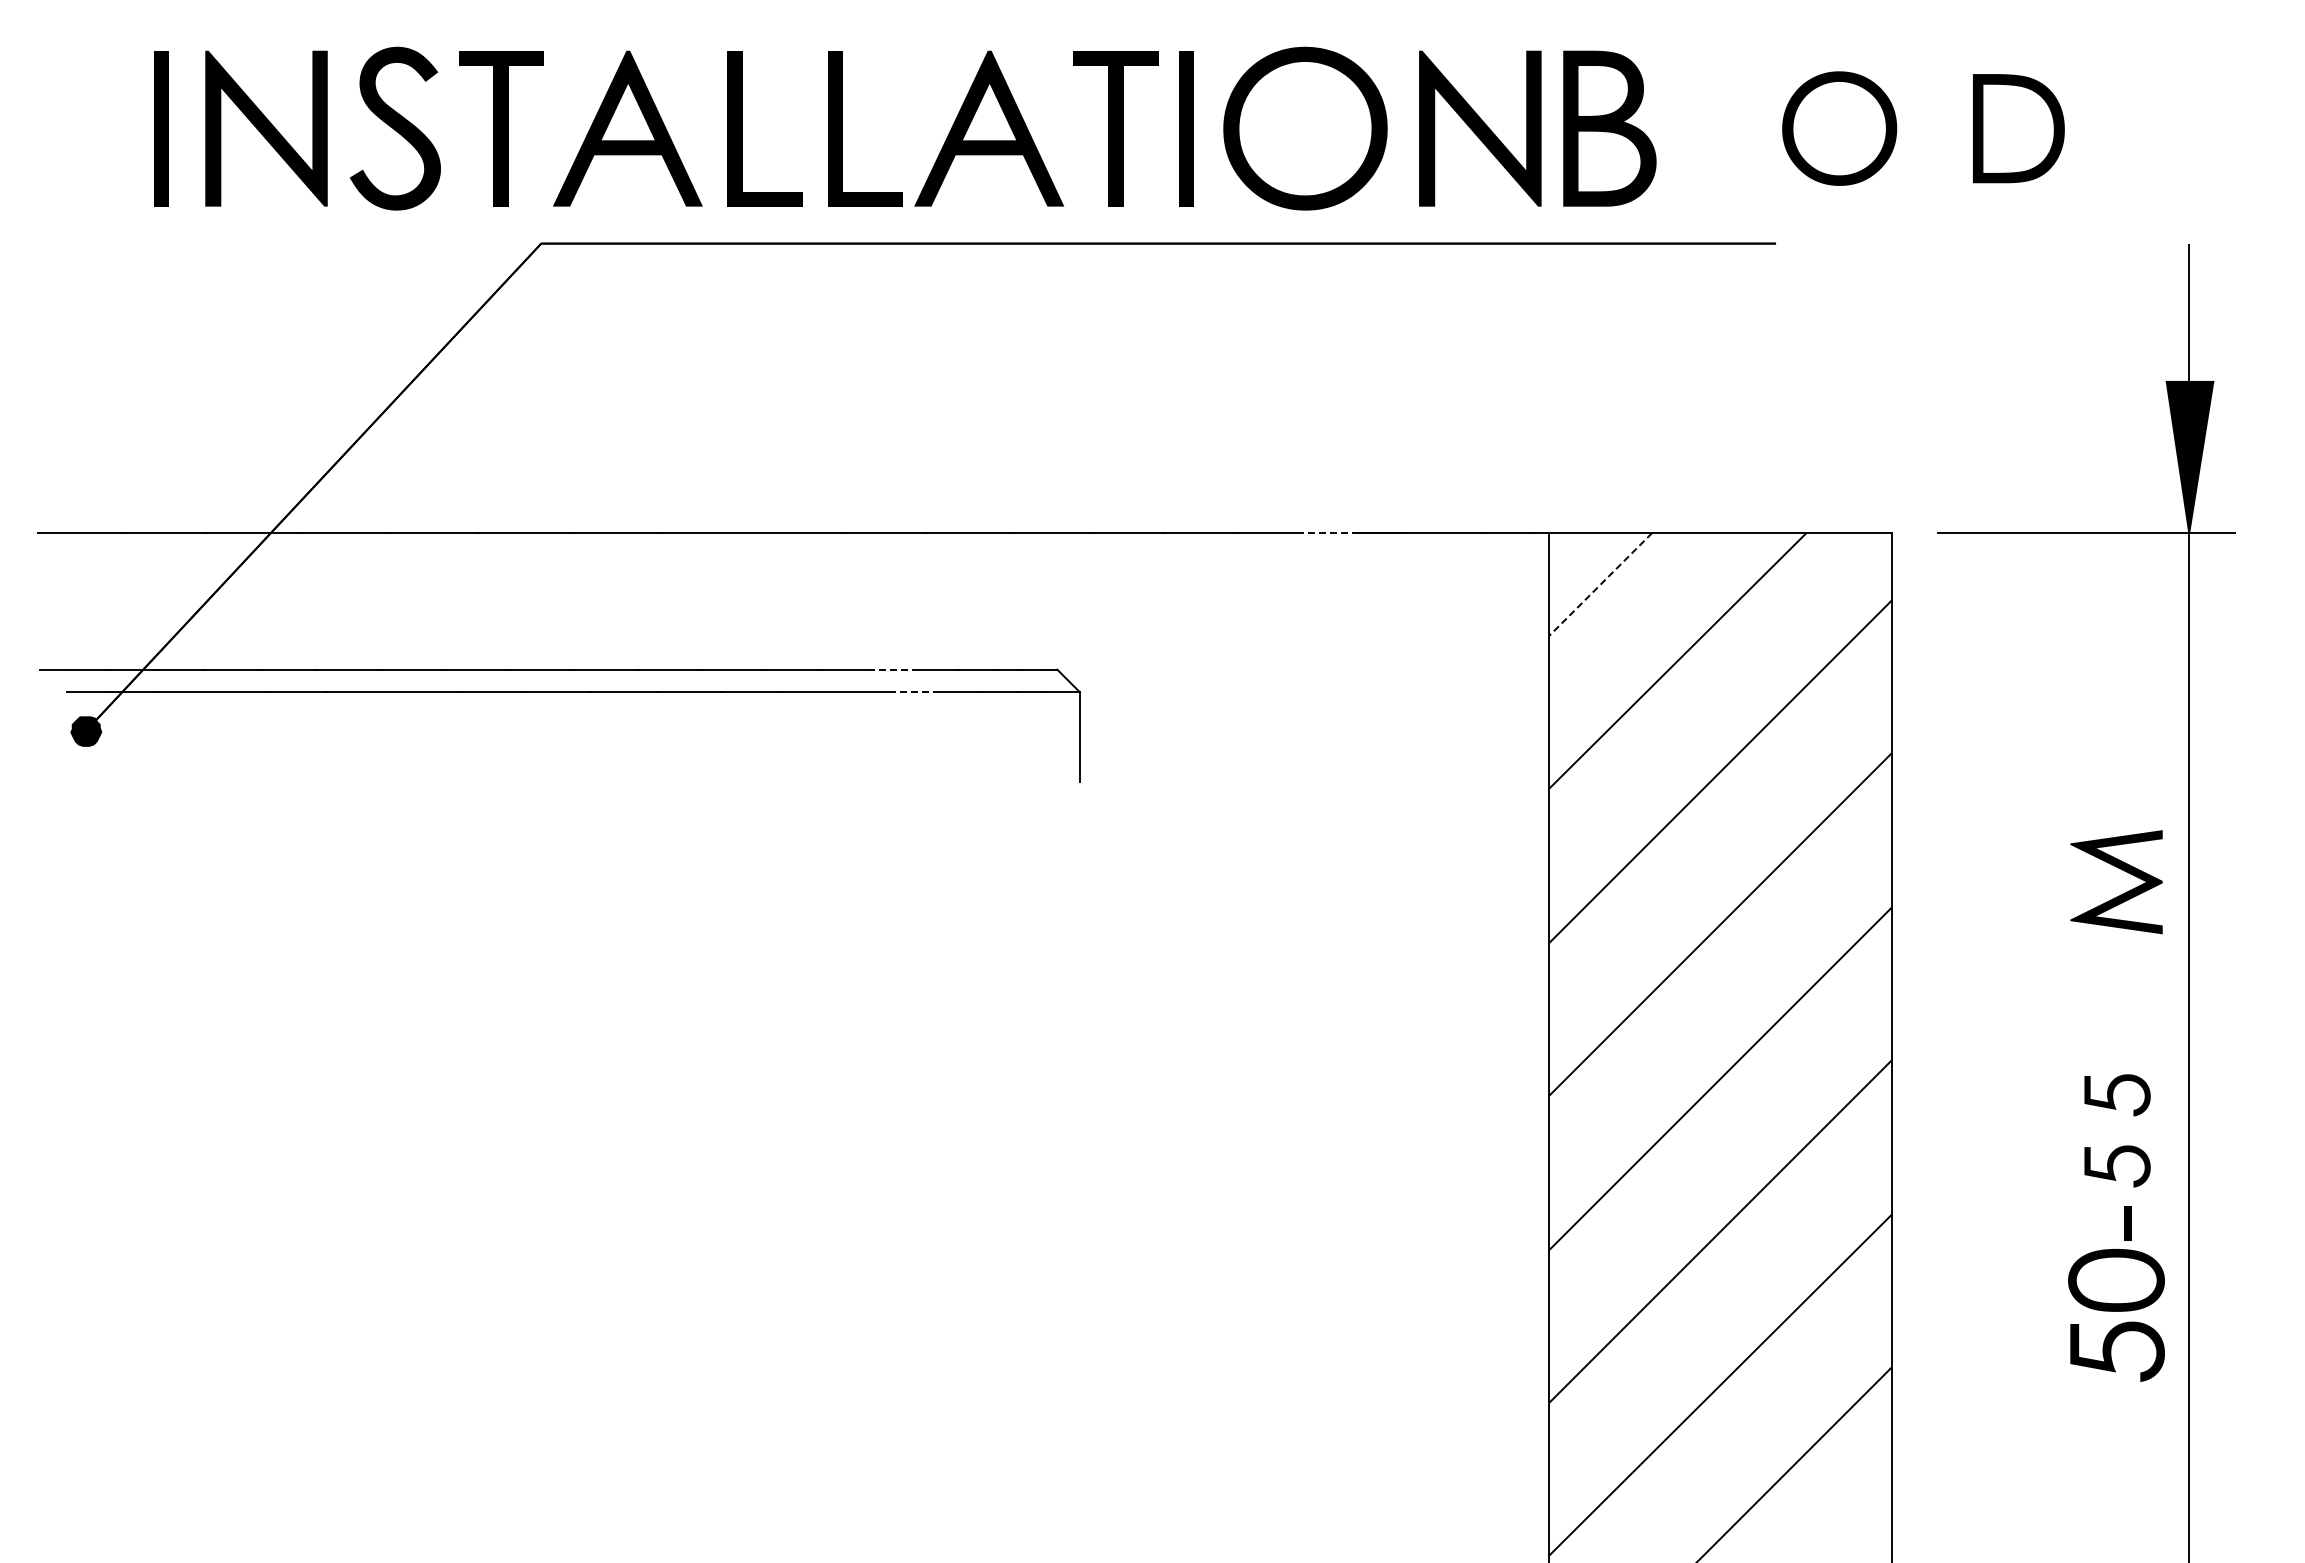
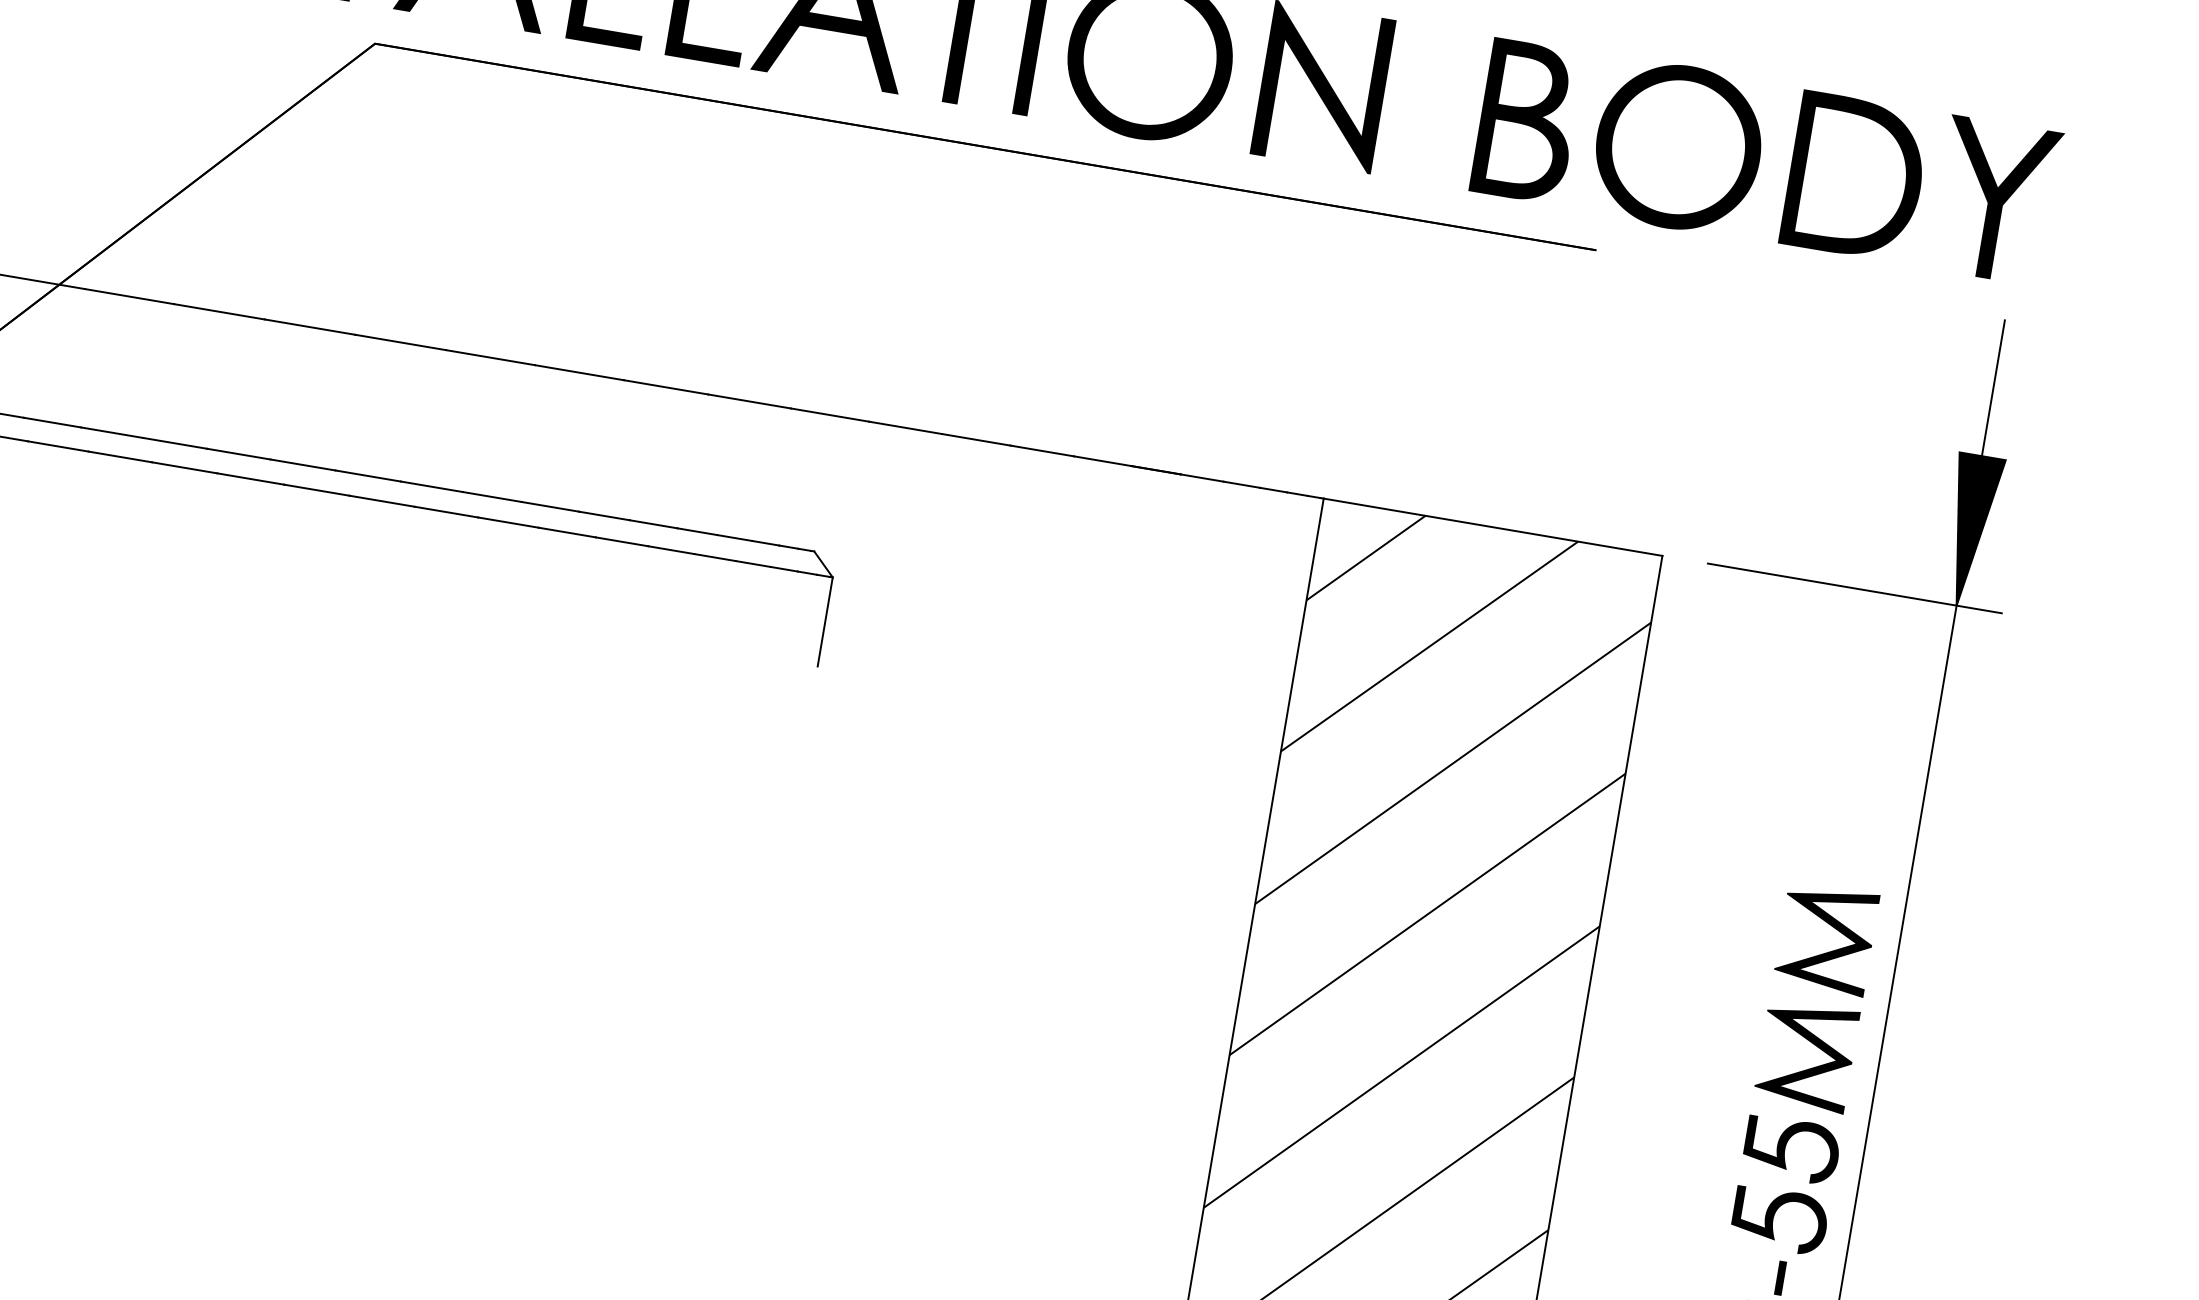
part: (1609, 128) -> (1527, 121), moved
part: (1839, 128) -> (1678, 147), size x1.43
part: (2018, 128) -> (1855, 177), size x1.43
part: (2160, 128) -> (1995, 200), added
line: (1325, 533) -> (1102, 461), dashed -> solid
line: (1600, 584) -> (1365, 558), dashed -> solid
line: (894, 669) -> (653, 524), dashed -> solid
line: (916, 692) -> (671, 550), dashed -> solid
part: (2121, 988) -> (1813, 1044), added
part: (2117, 1095) -> (1791, 1149), size x1.43
part: (2117, 1166) -> (1779, 1220), size x1.43

